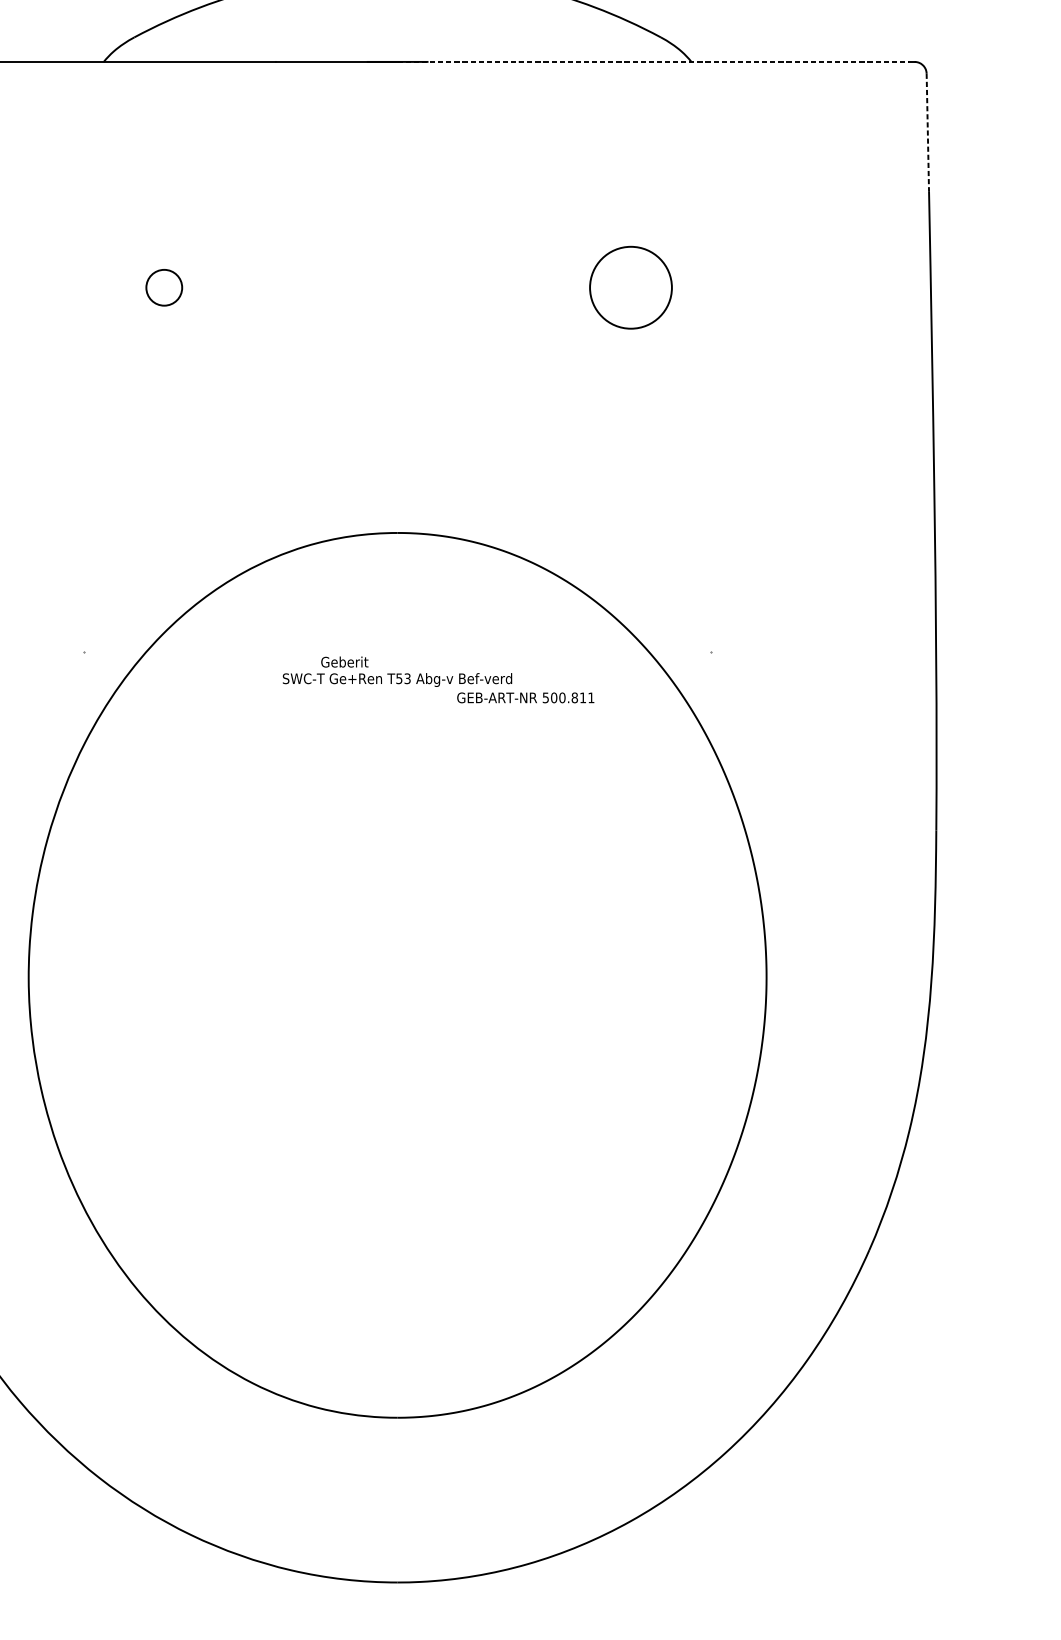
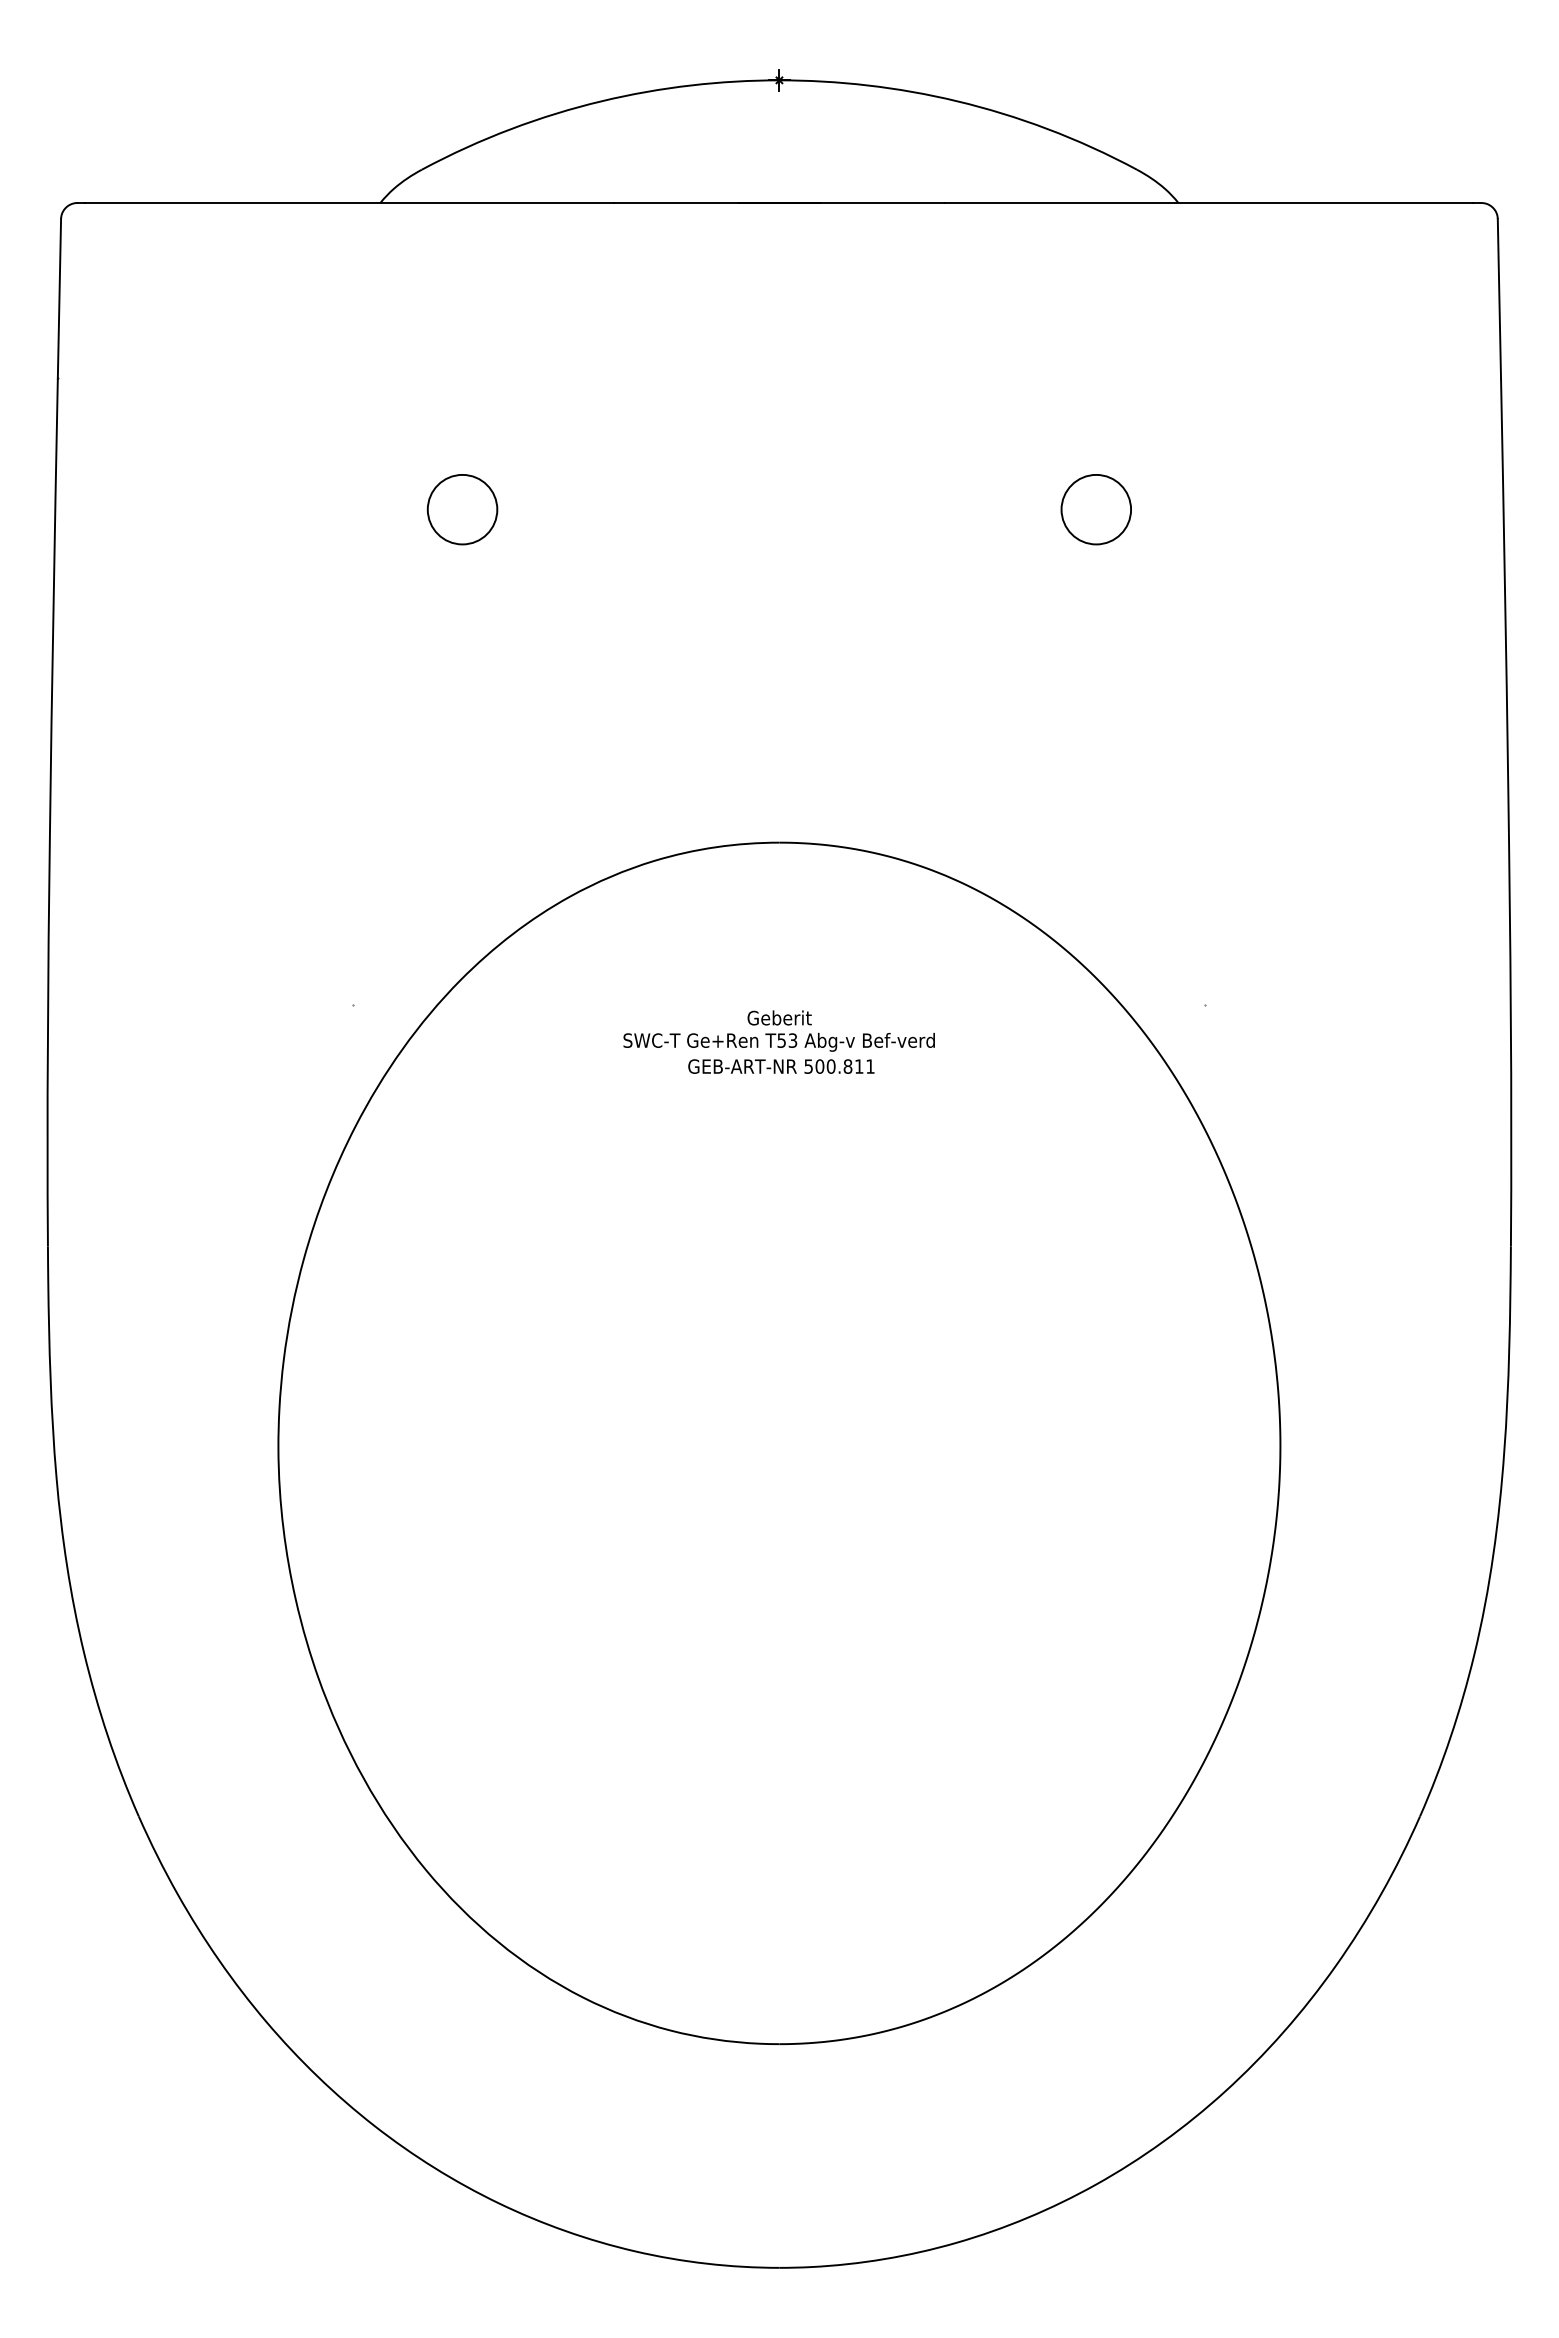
line: (653, 62) -> (1126, 203), dashed -> solid
line: (927, 132) -> (1499, 298), dashed -> solid
circle: (164, 287) -> (462, 509), size x1.43
circle: (631, 287) -> (1096, 509), size x0.62
text: (344, 661) -> (779, 1017), moved
text: (525, 697) -> (781, 1066), moved

